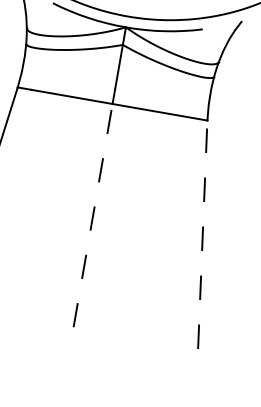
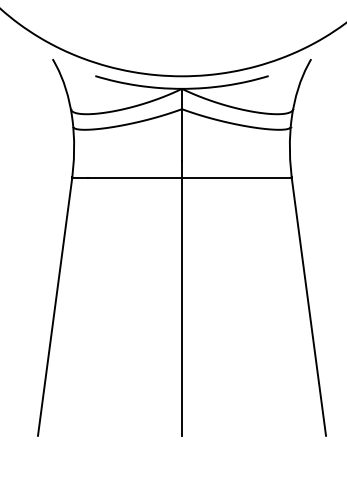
line: (92, 215) -> (181, 306), dashed -> solid
line: (202, 234) -> (308, 306), dashed -> solid

